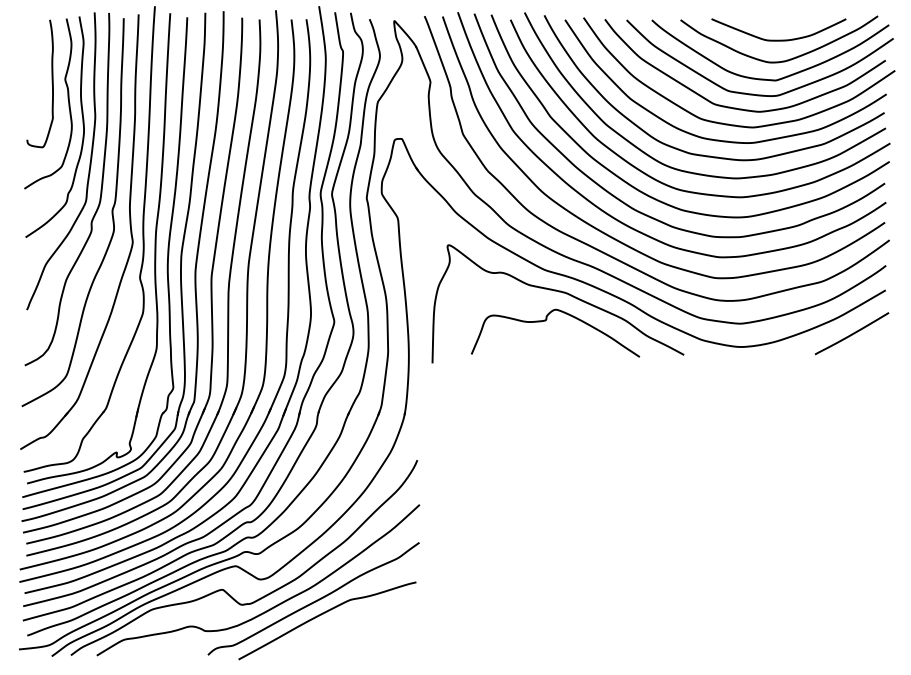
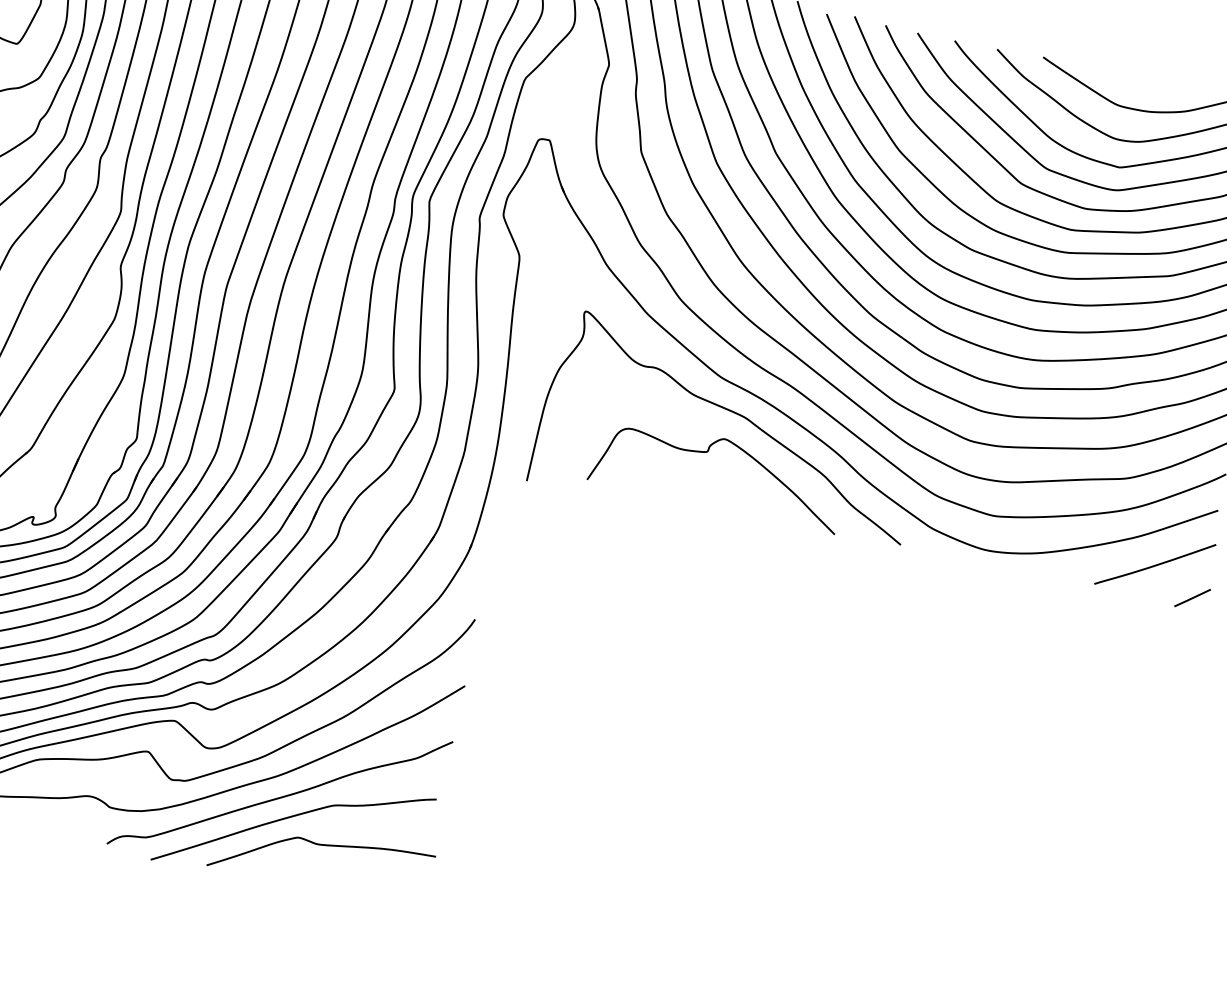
line: (880, 350) -> (1192, 597), added
curve: (346, 628) -> (319, 846), added

